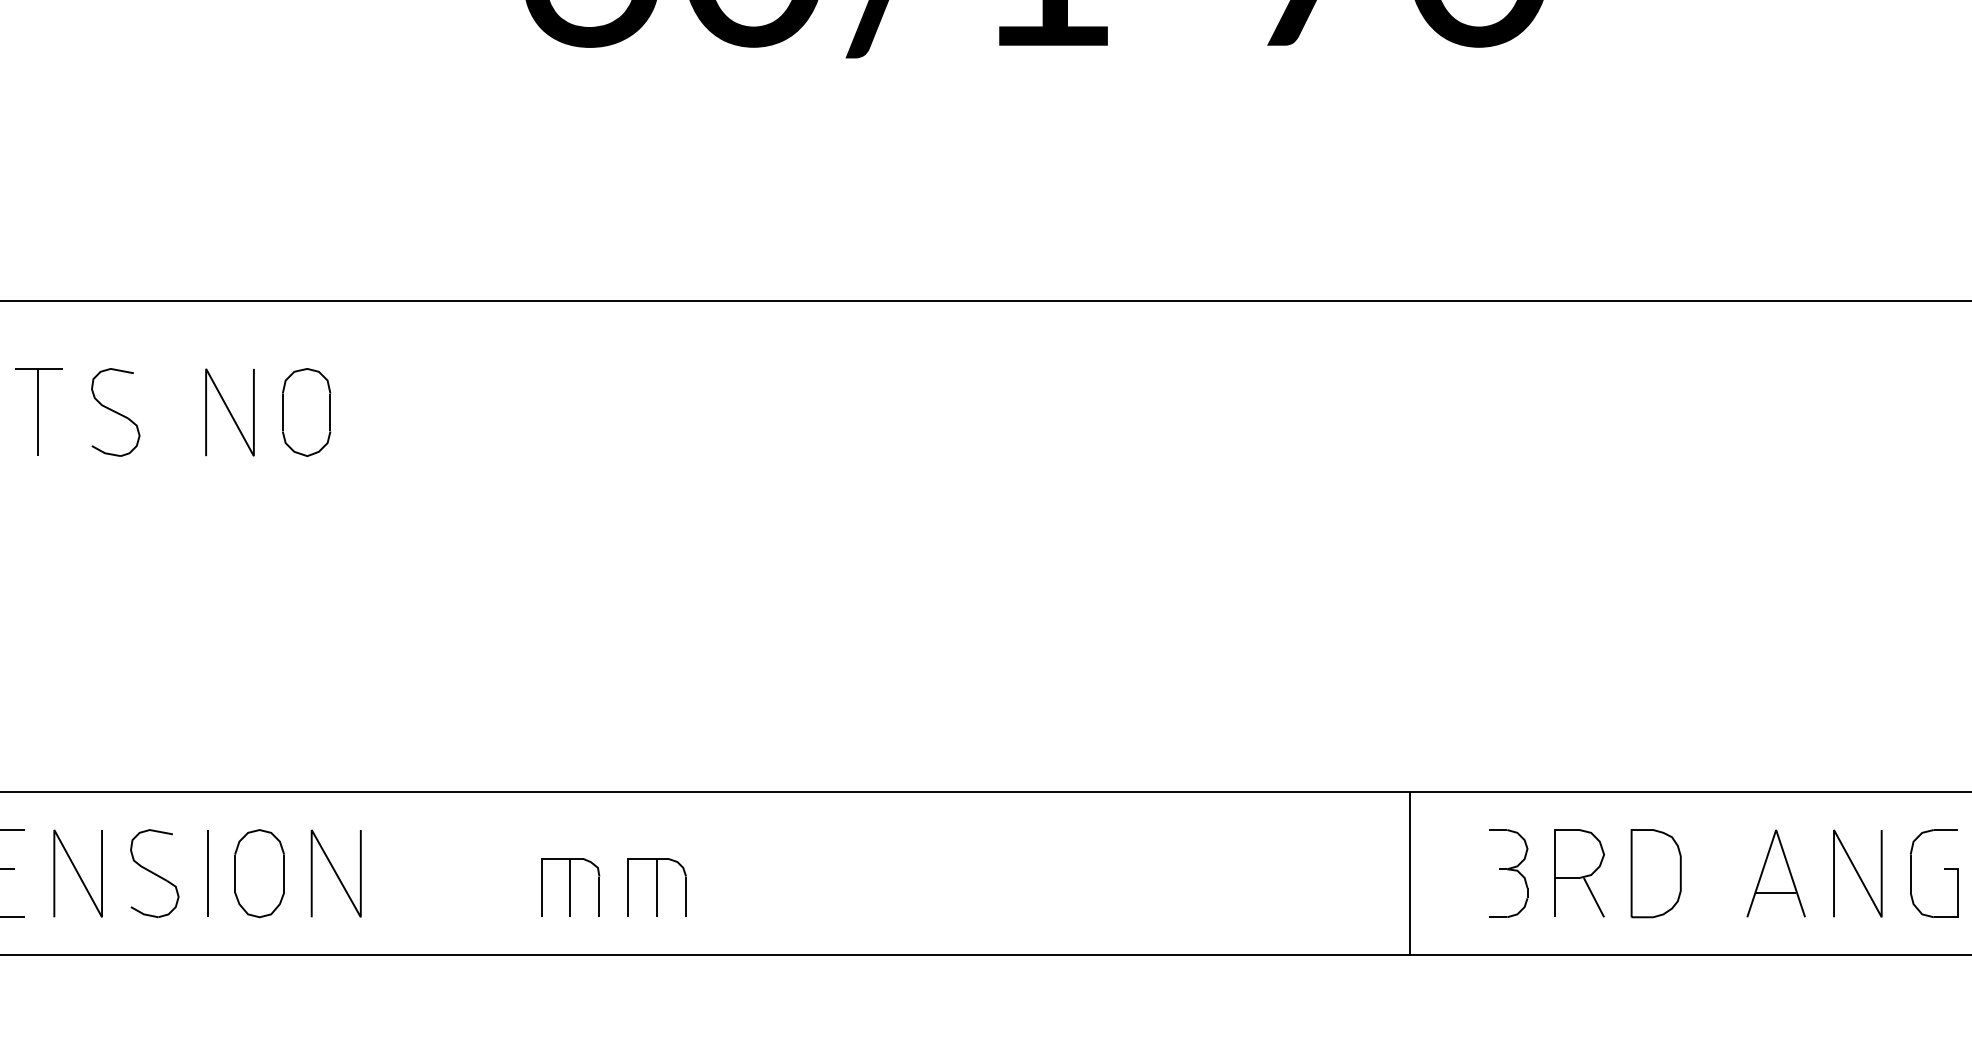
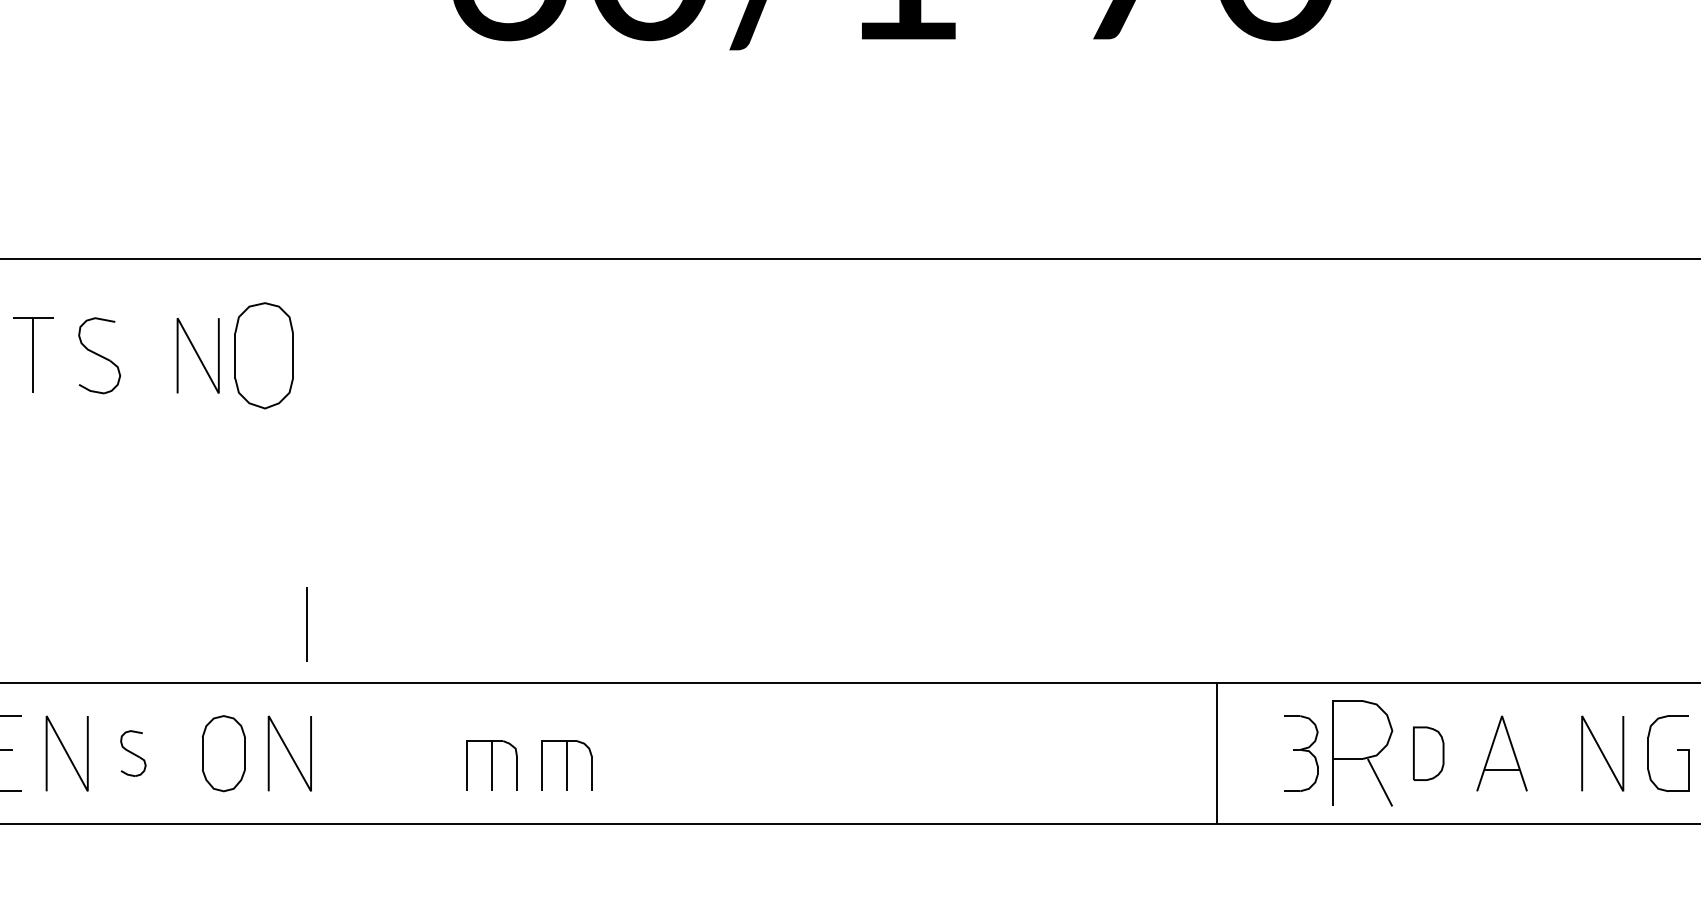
part: (306, 412) -> (264, 355), size x1.4
part: (154, 873) -> (133, 753), size x0.6
line: (207, 873) -> (307, 624), moved
part: (1579, 873) -> (1362, 753), size x1.4
part: (1655, 873) -> (1428, 753), size x0.7
part: (1775, 873) -> (1501, 753), moved

